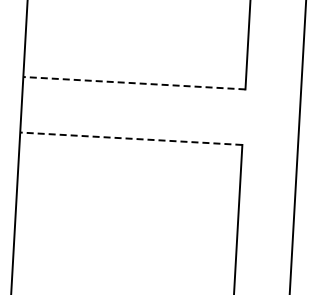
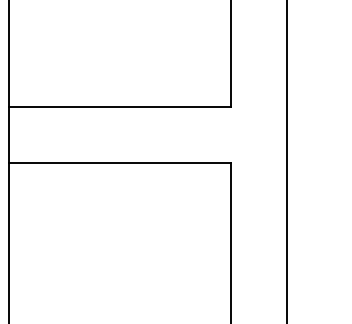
line: (134, 83) -> (119, 107), dashed -> solid
line: (131, 138) -> (119, 162), dashed -> solid

